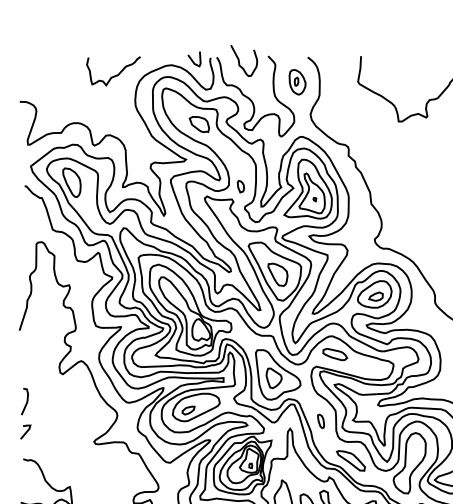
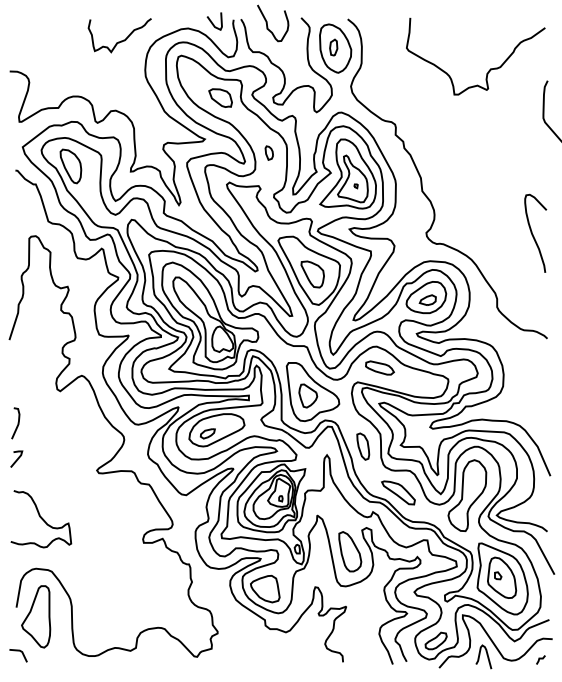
part: (297, 82) -> (335, 48), size x1.67
part: (240, 186) -> (268, 152), moved
part: (321, 421) -> (363, 446), size x1.67

